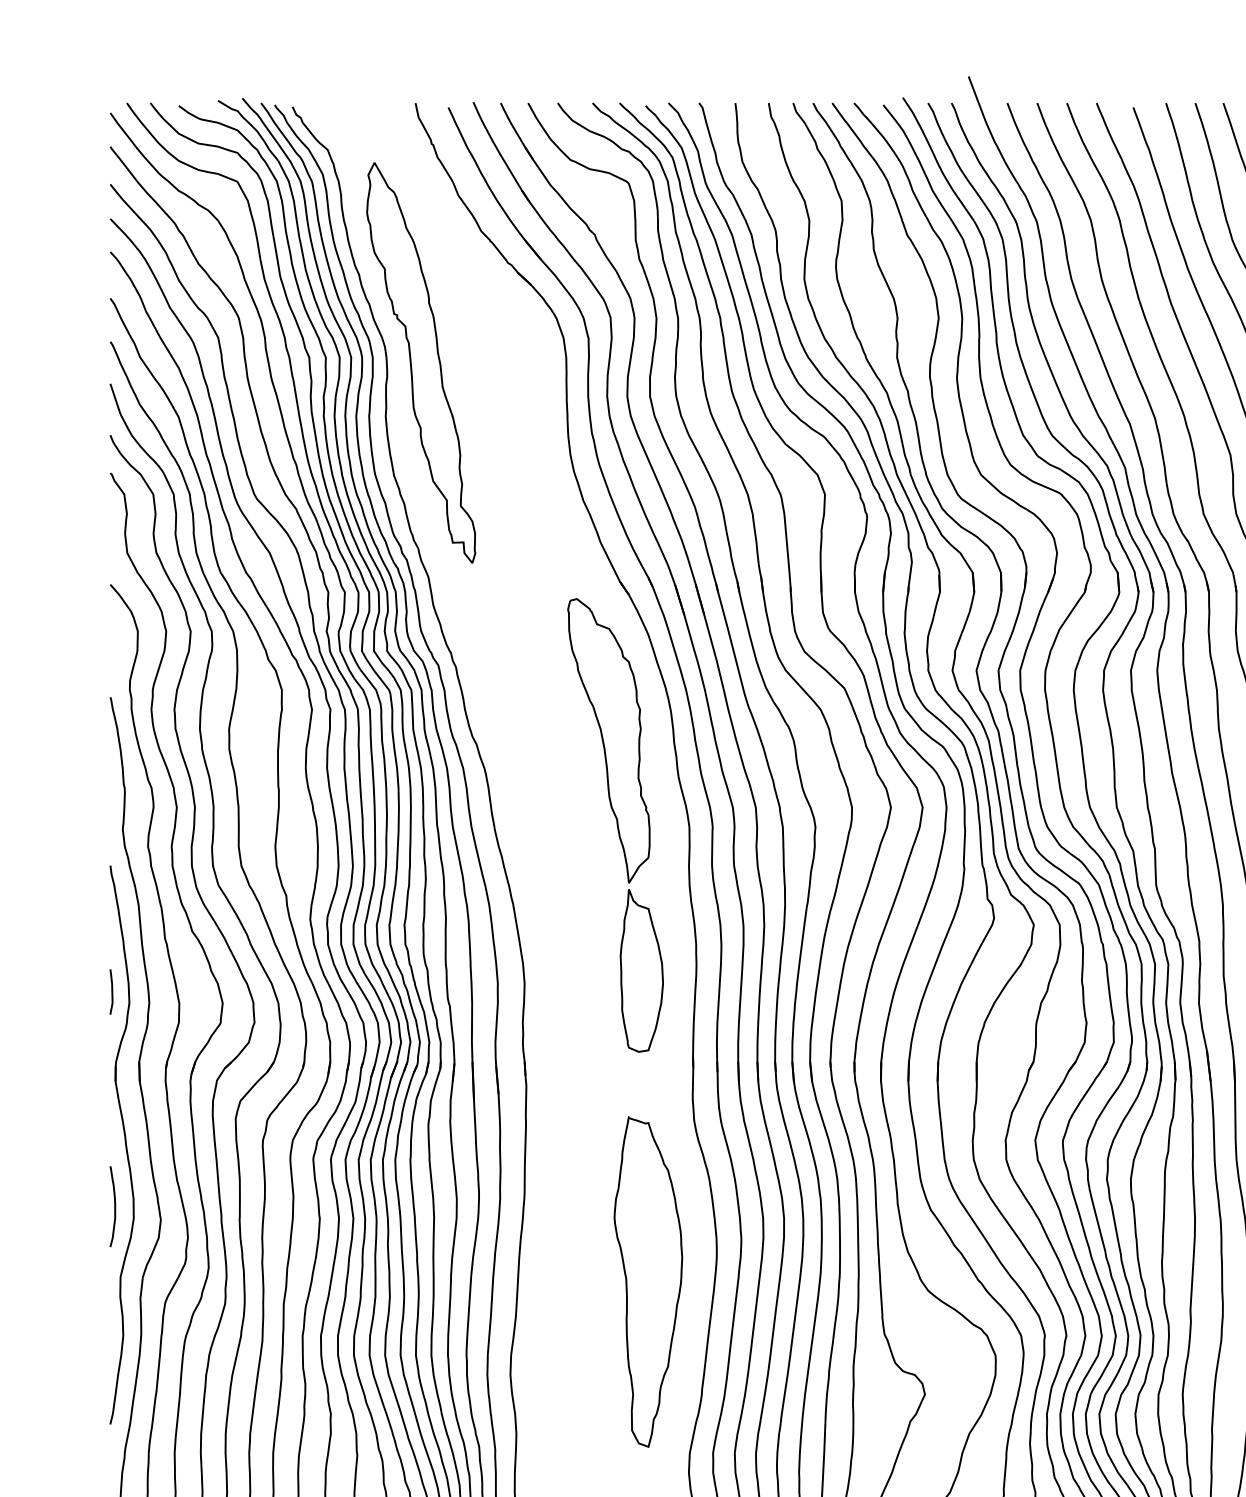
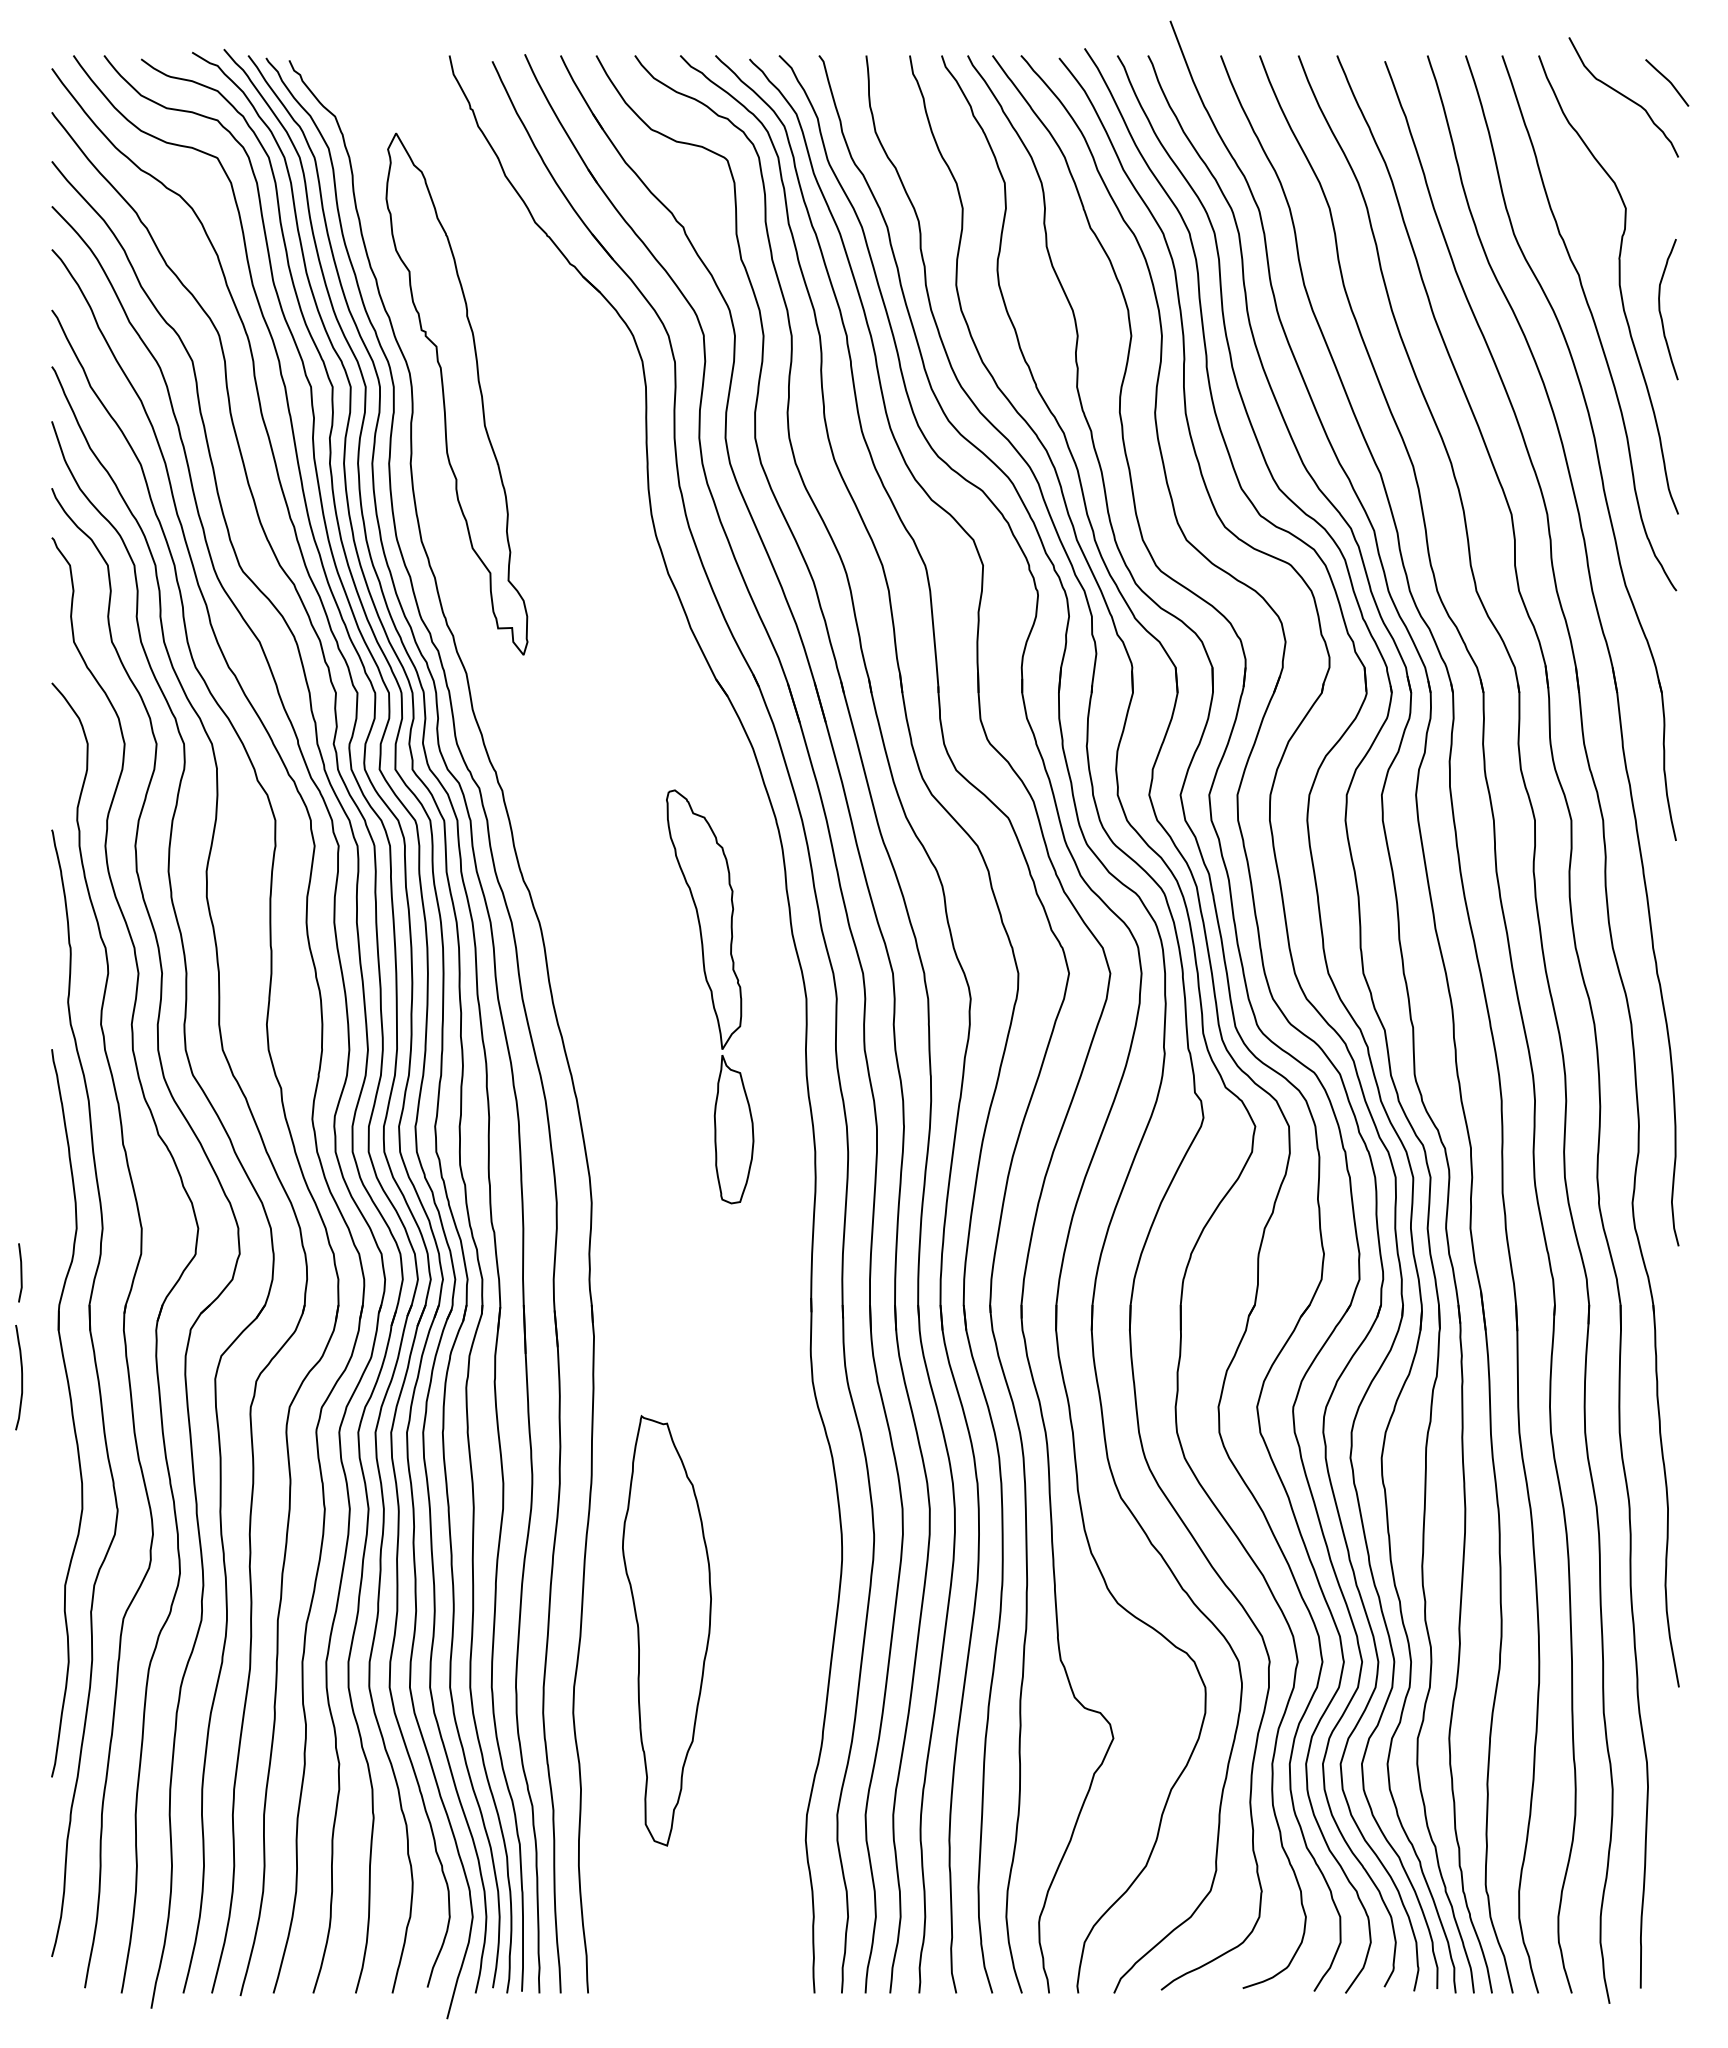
part: (615, 825) -> (709, 996), size x0.7
curve: (111, 991) -> (20, 1272), moved
curve: (114, 1206) -> (21, 1377), moved
part: (648, 1281) -> (666, 1630), moved

